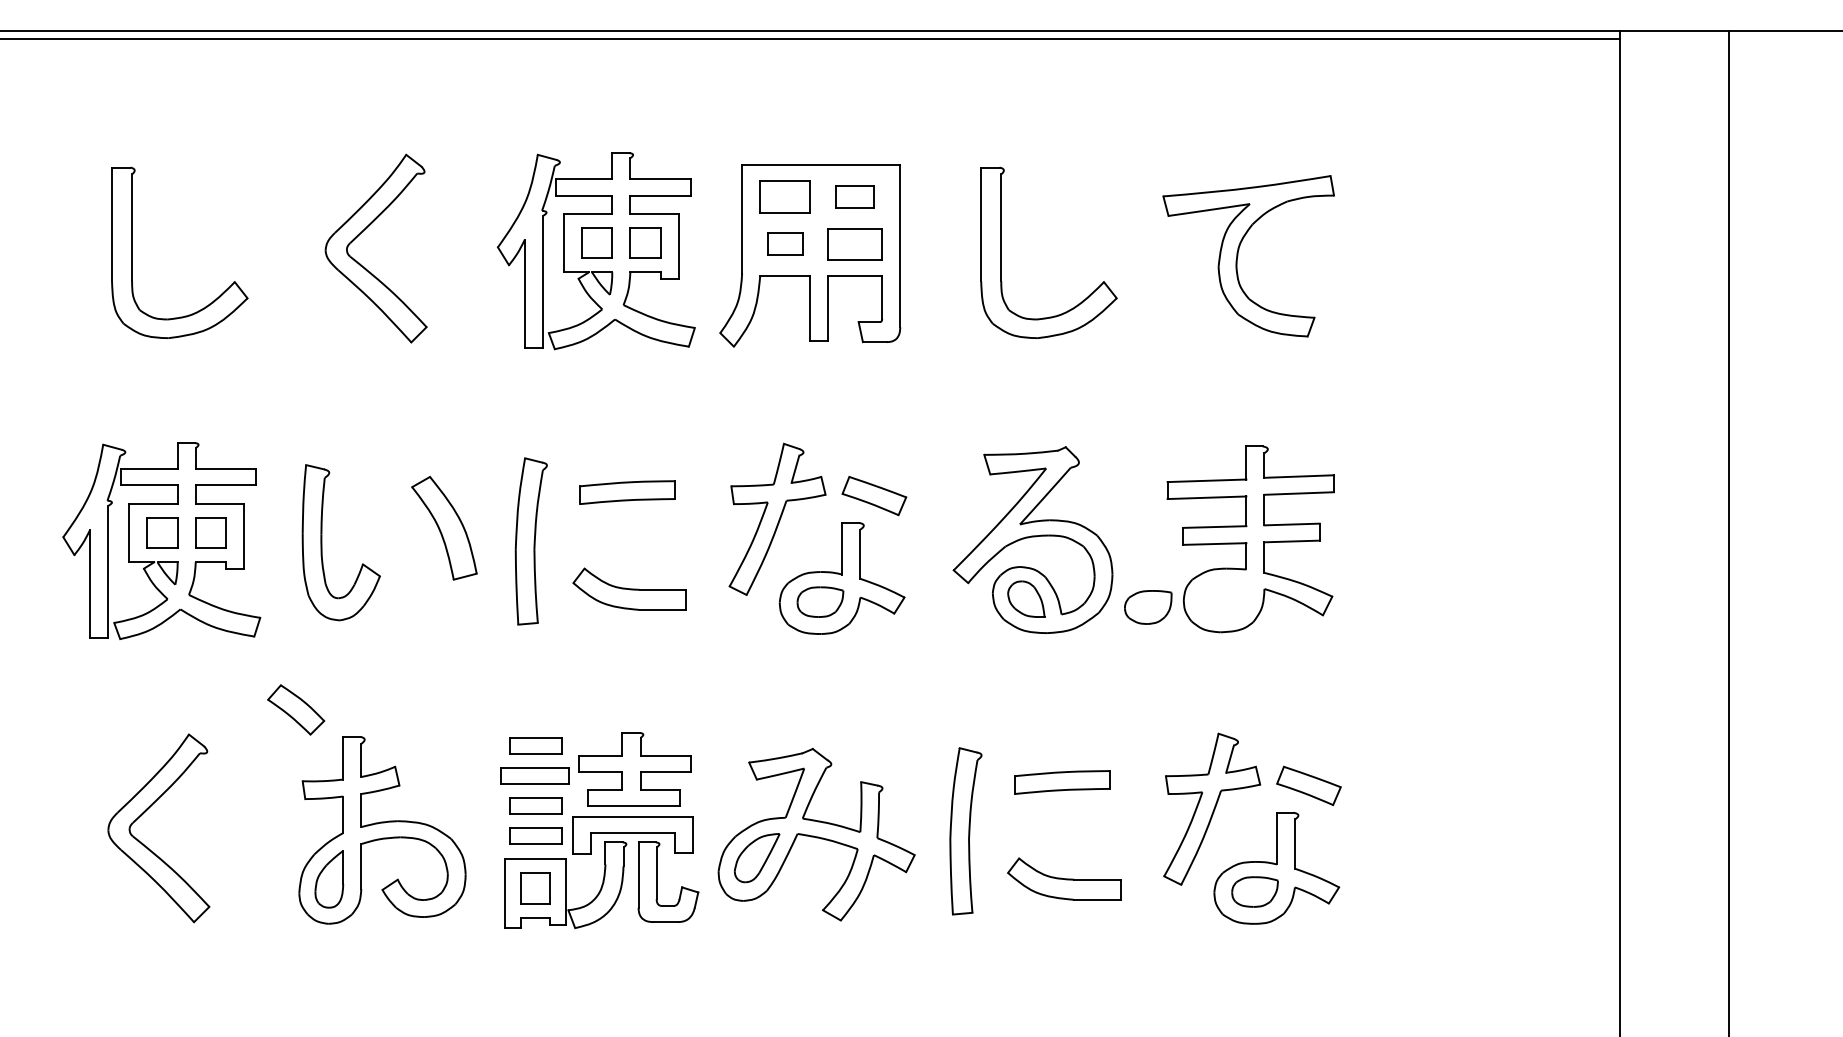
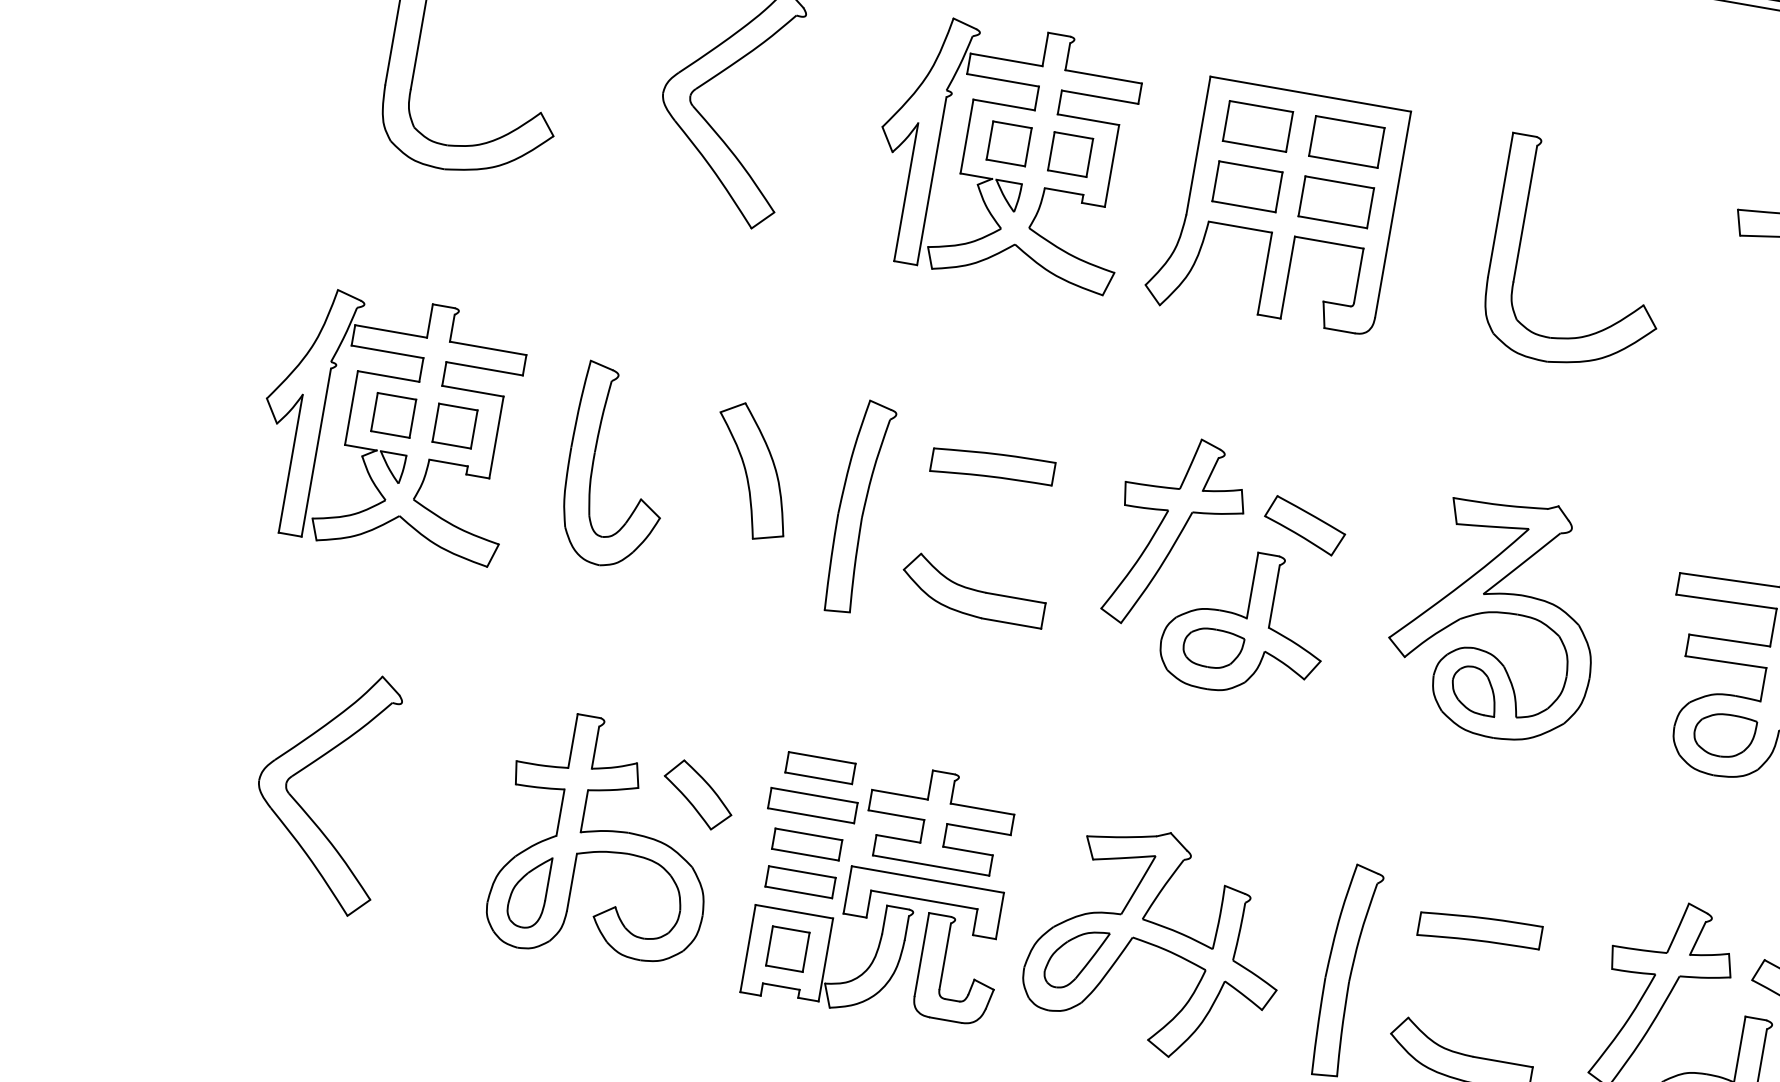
part: (854, 196) -> (1346, 141), size x1.43
part: (784, 244) -> (1246, 186), size x1.43
part: (1148, 607) -> (1724, 735), moved
part: (296, 709) -> (698, 794), moved

